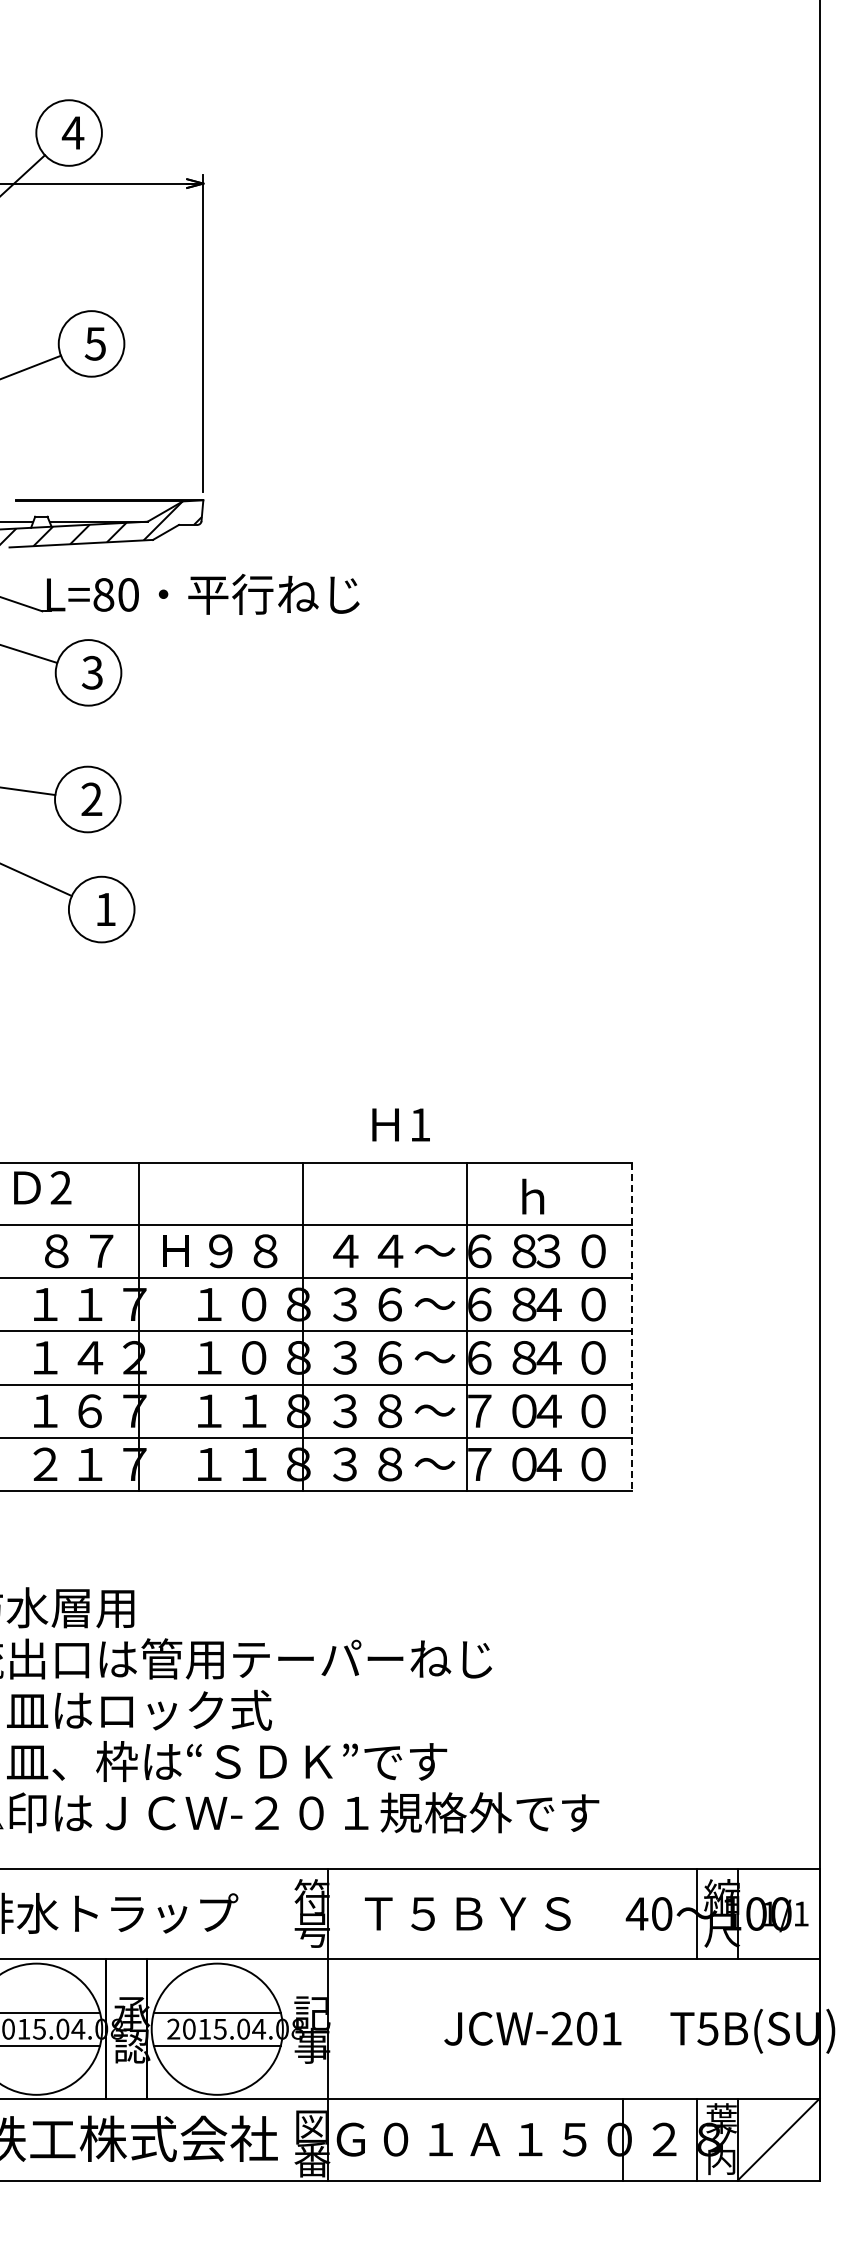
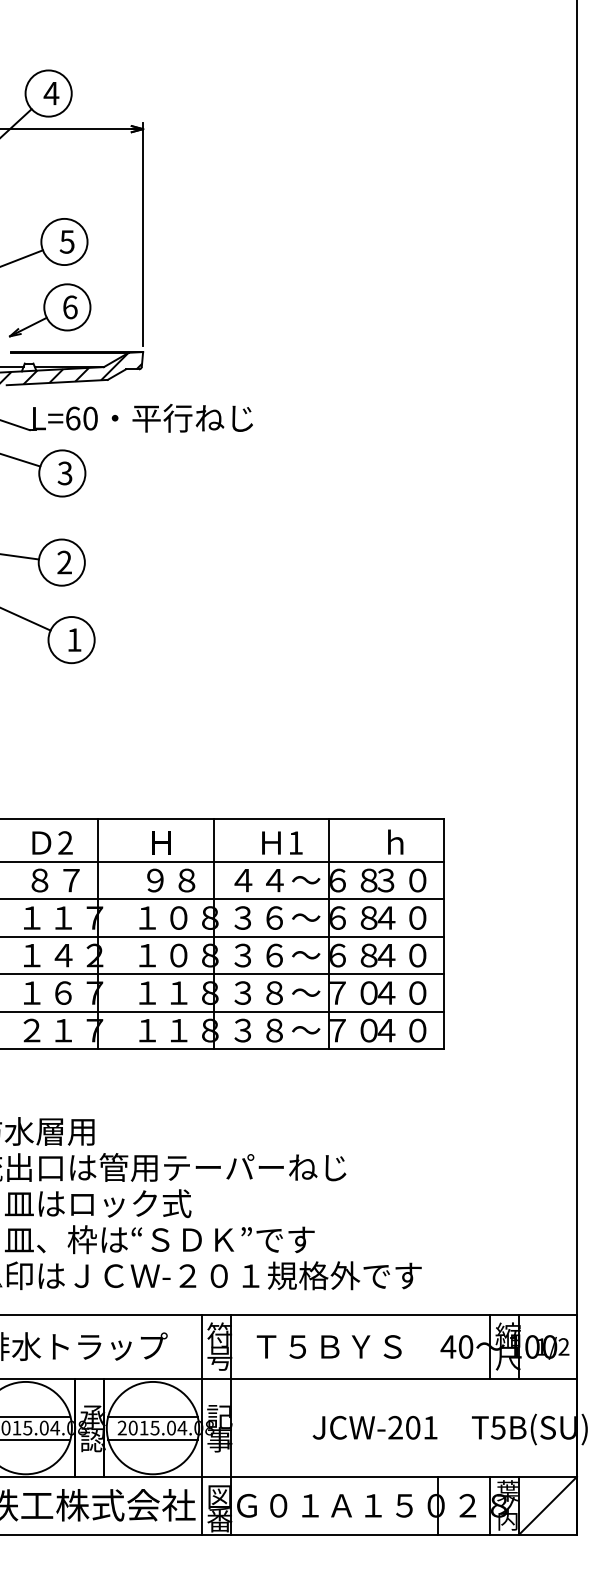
part: (71, 441) -> (50, 310), added
text: (103, 594) -> (72, 418), L=80 -> L=60
text: (400, 1124) -> (281, 842), moved
text: (42, 1187) -> (52, 842), moved
text: (533, 1196) -> (395, 842), moved
text: (175, 1250) -> (161, 842), moved
line: (631, 1327) -> (444, 934), dashed -> solid
text: (800, 1913) -> (563, 1346), 1/1 -> 1/2
line: (286, 2024) -> (201, 1424), added

